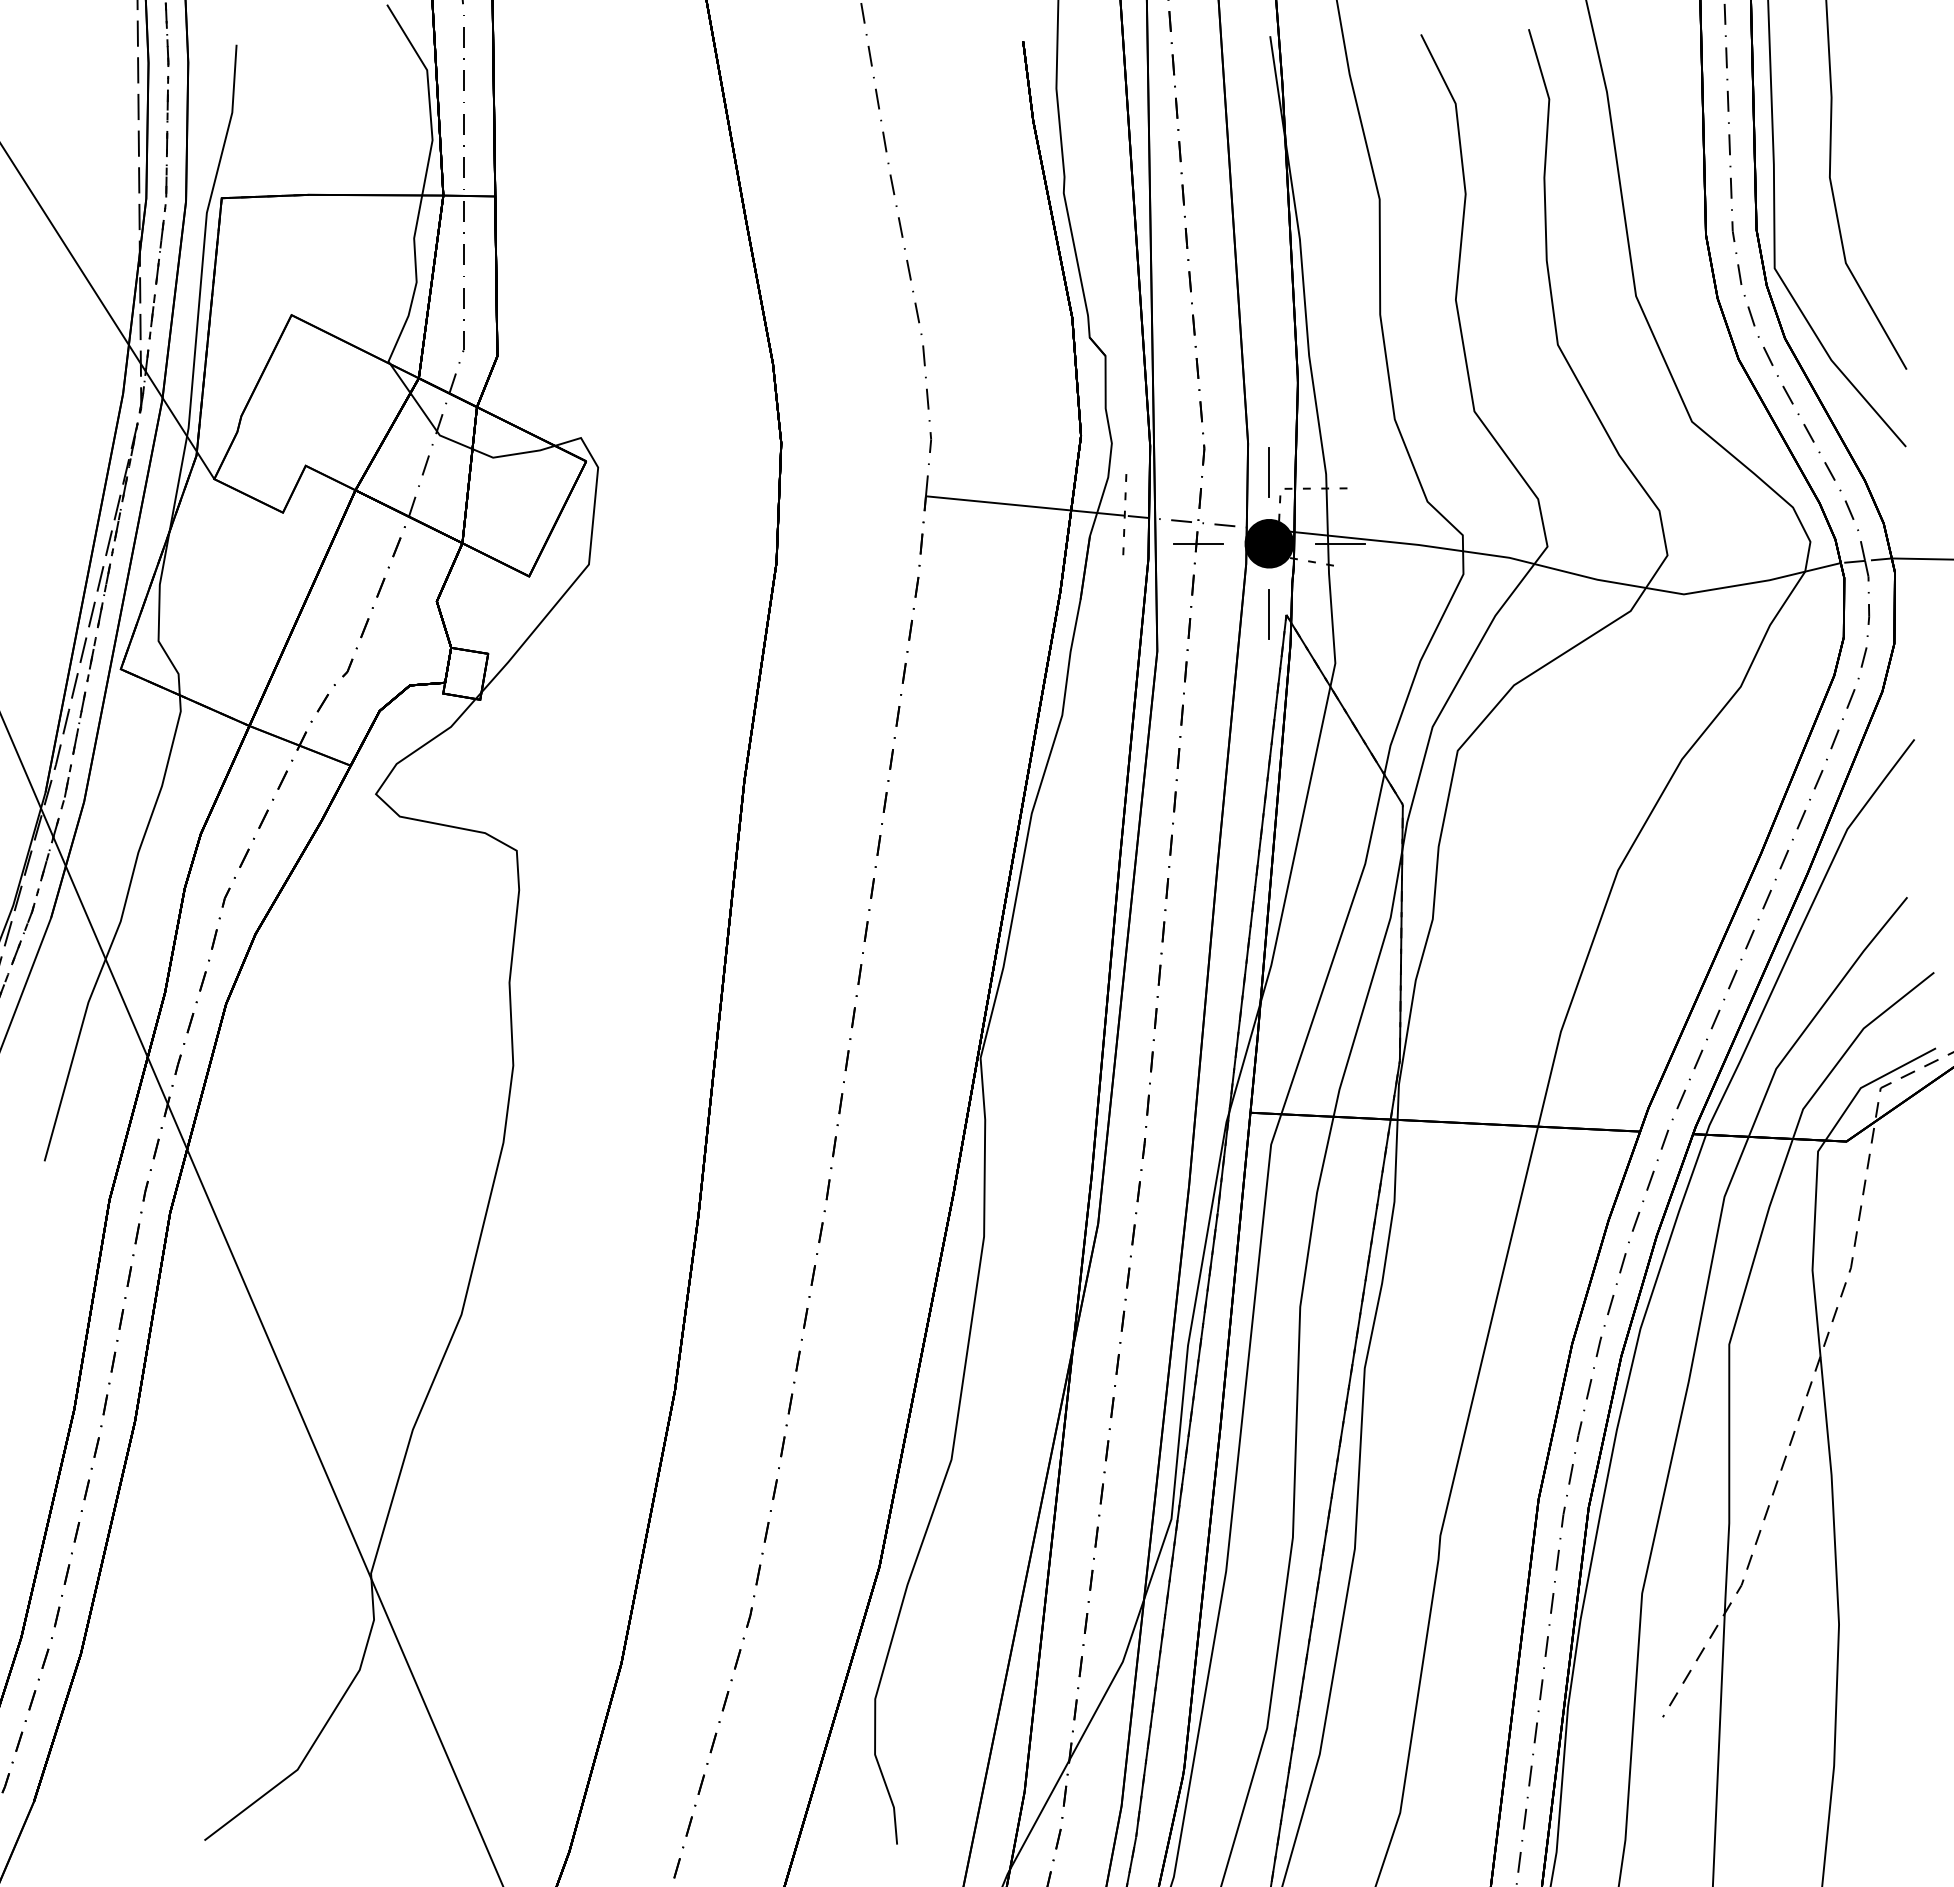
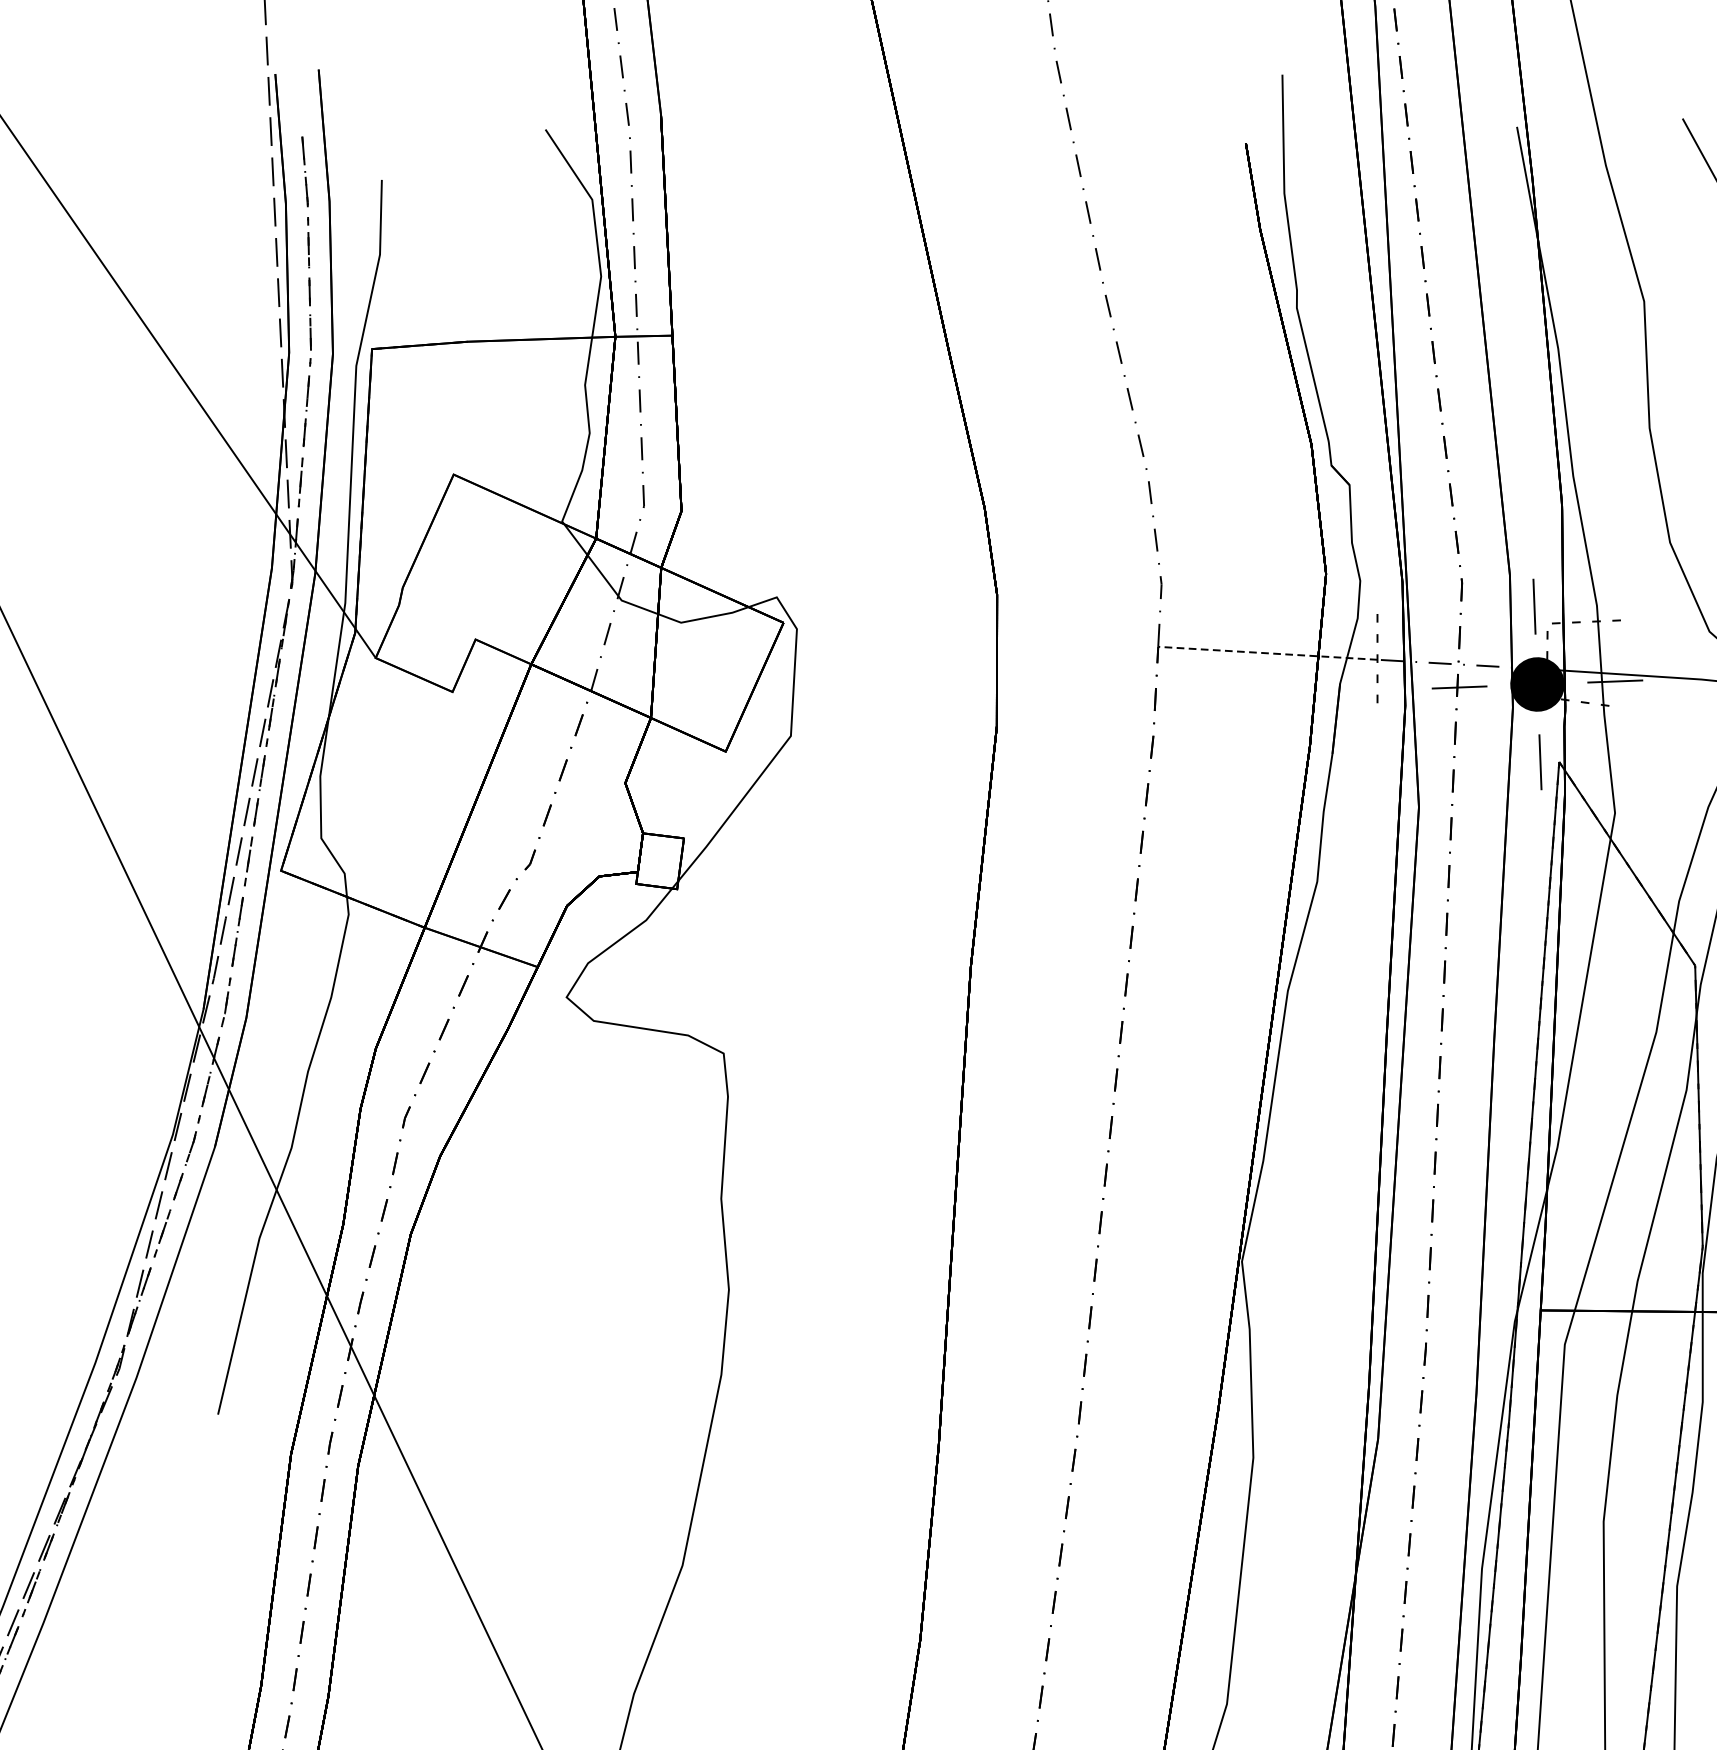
line: (1025, 506) -> (1268, 653), solid -> dashed

